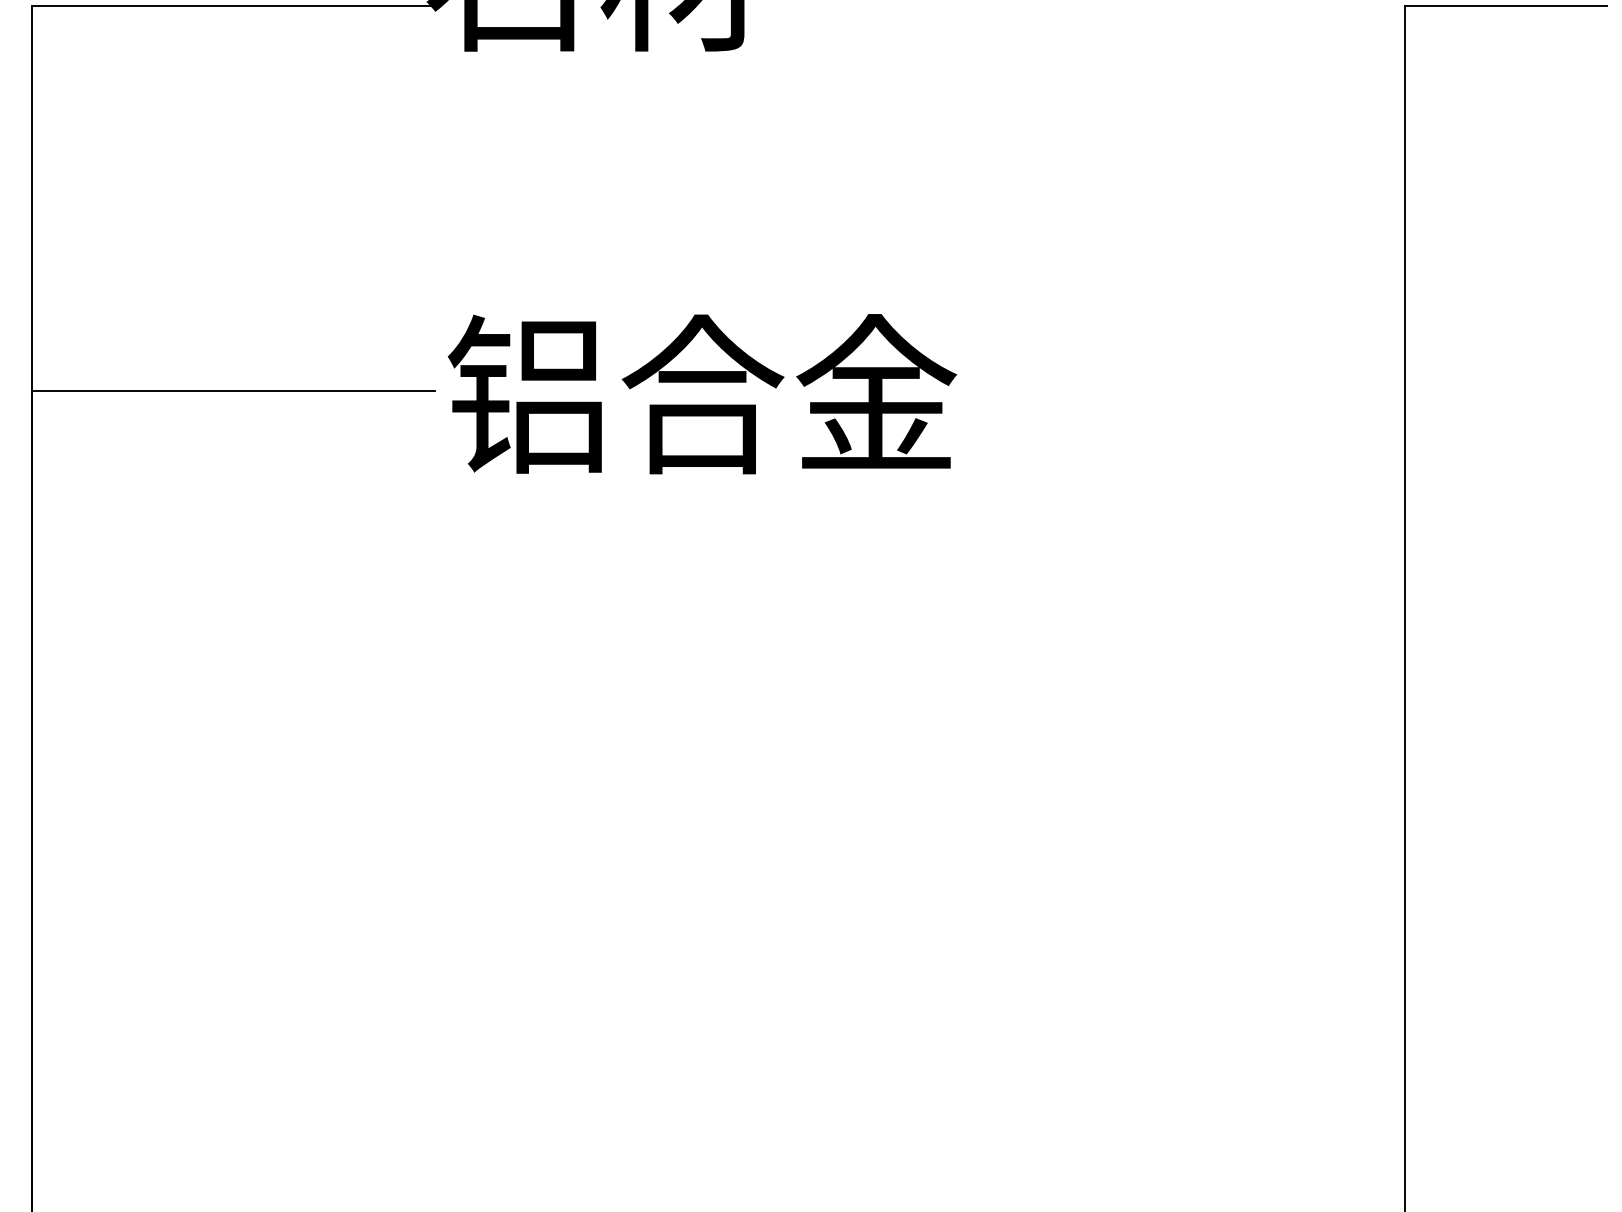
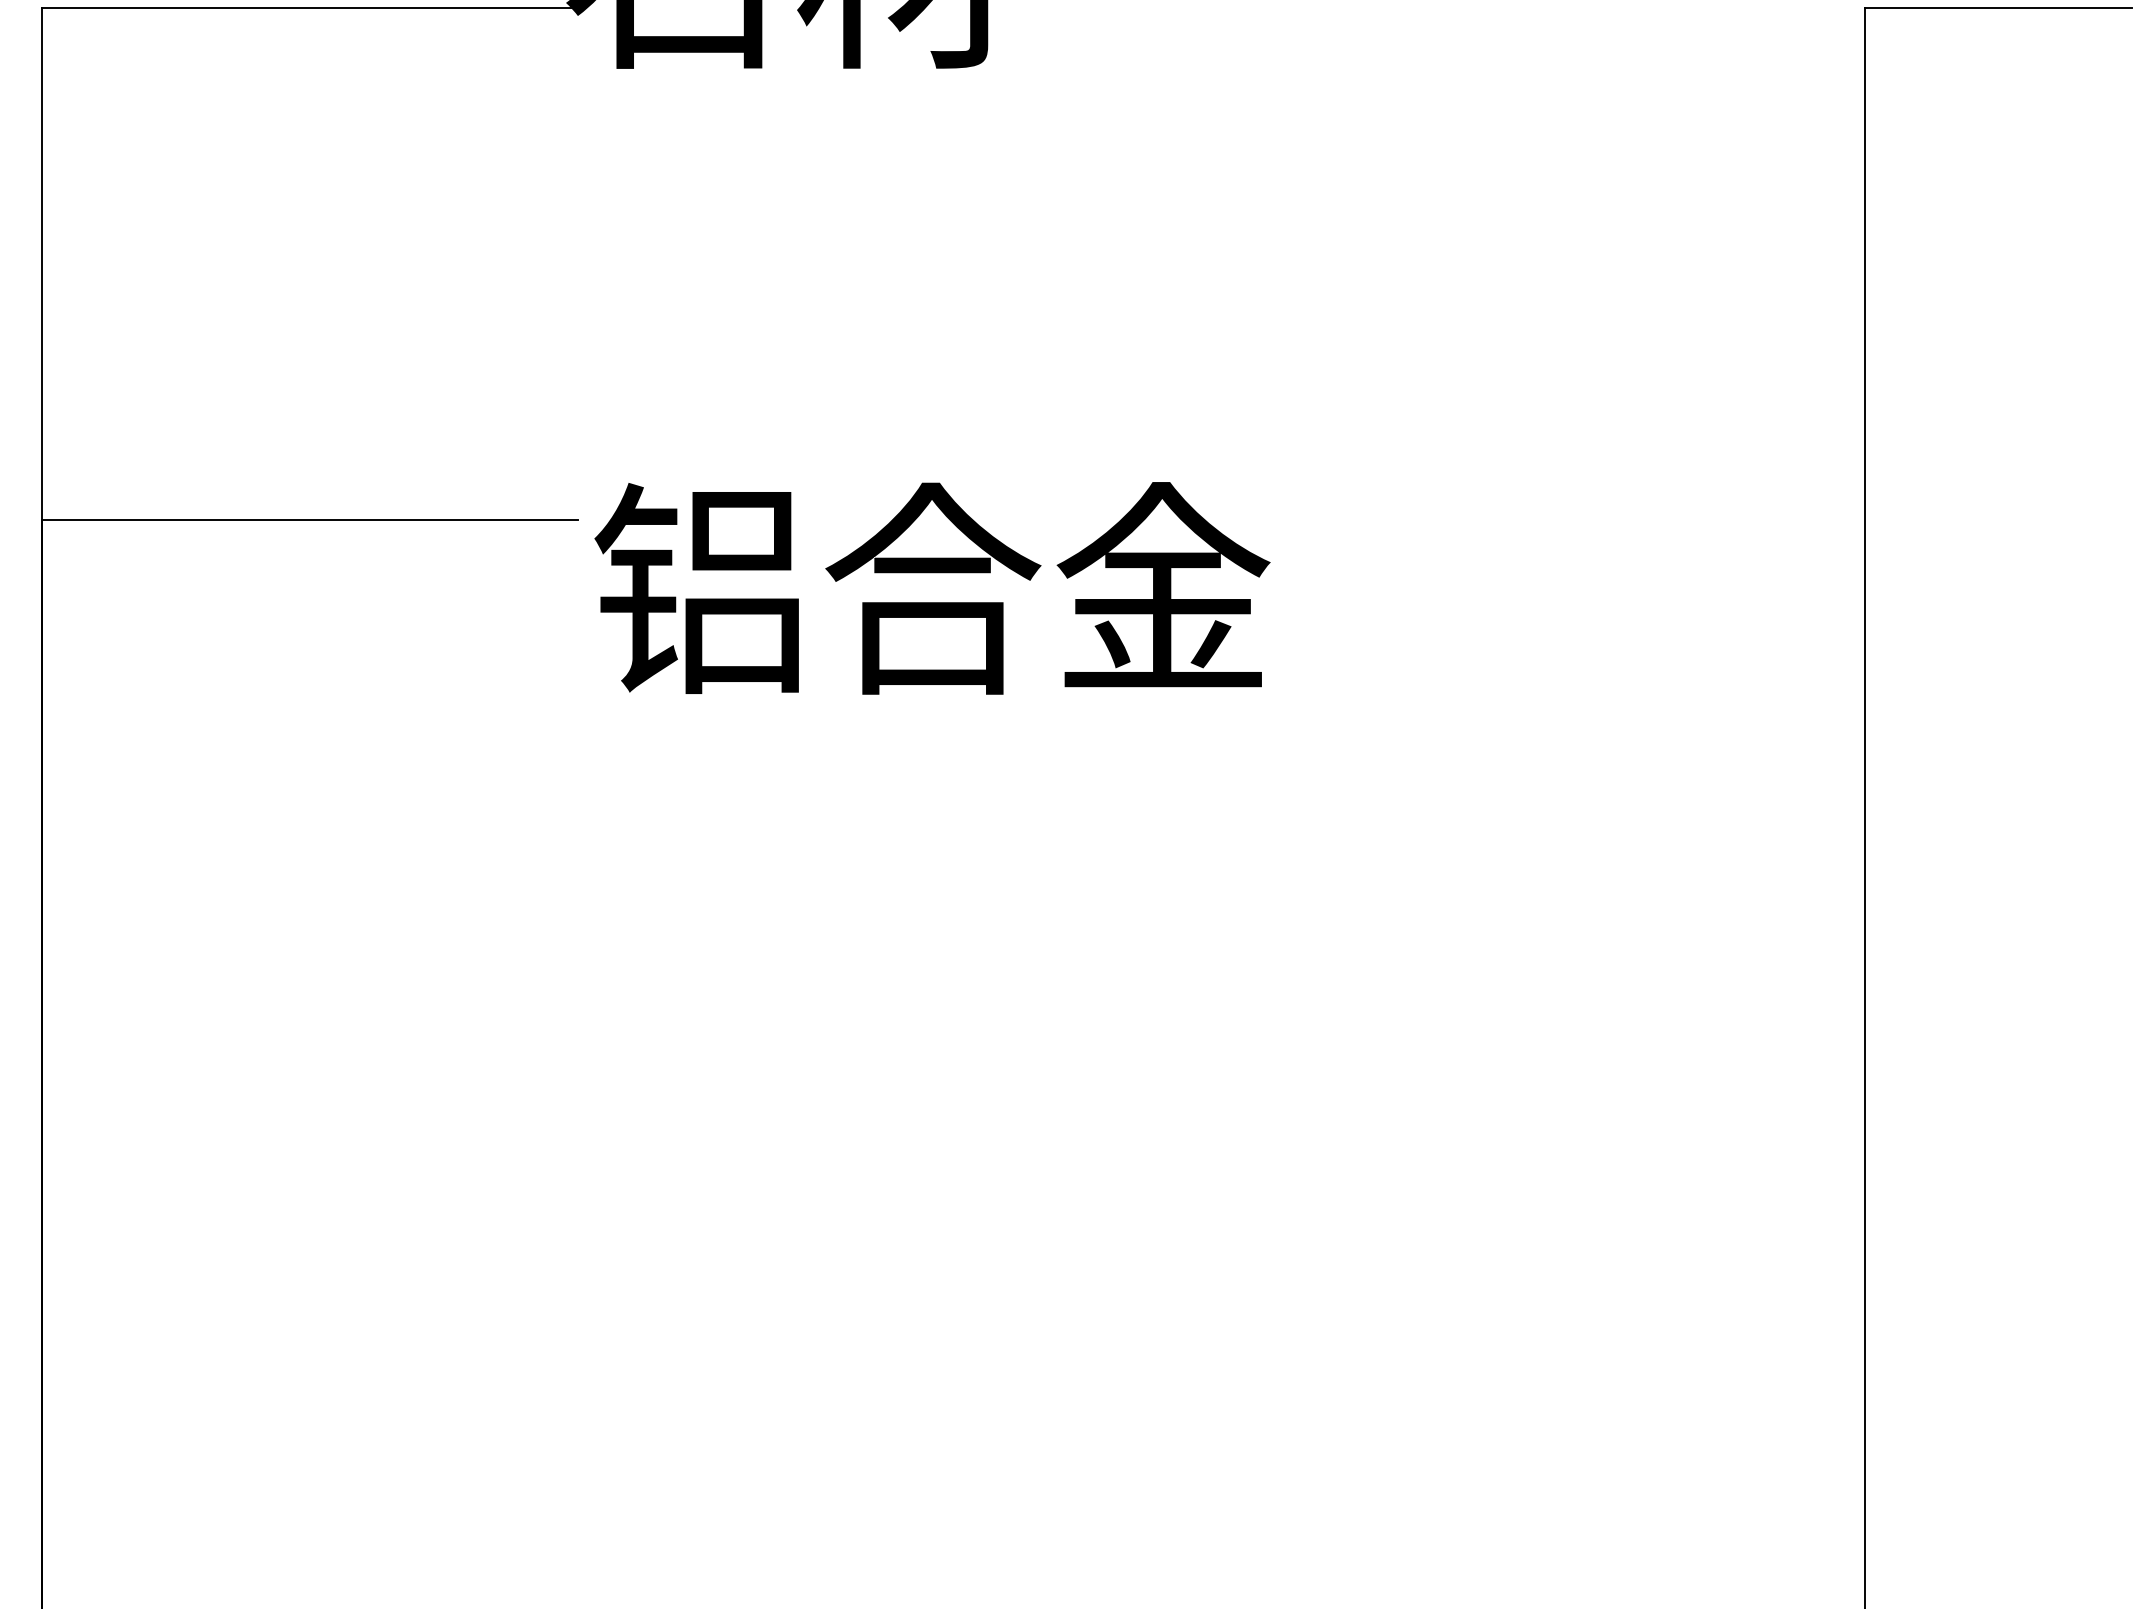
text: (702, 394) -> (932, 588), moved

